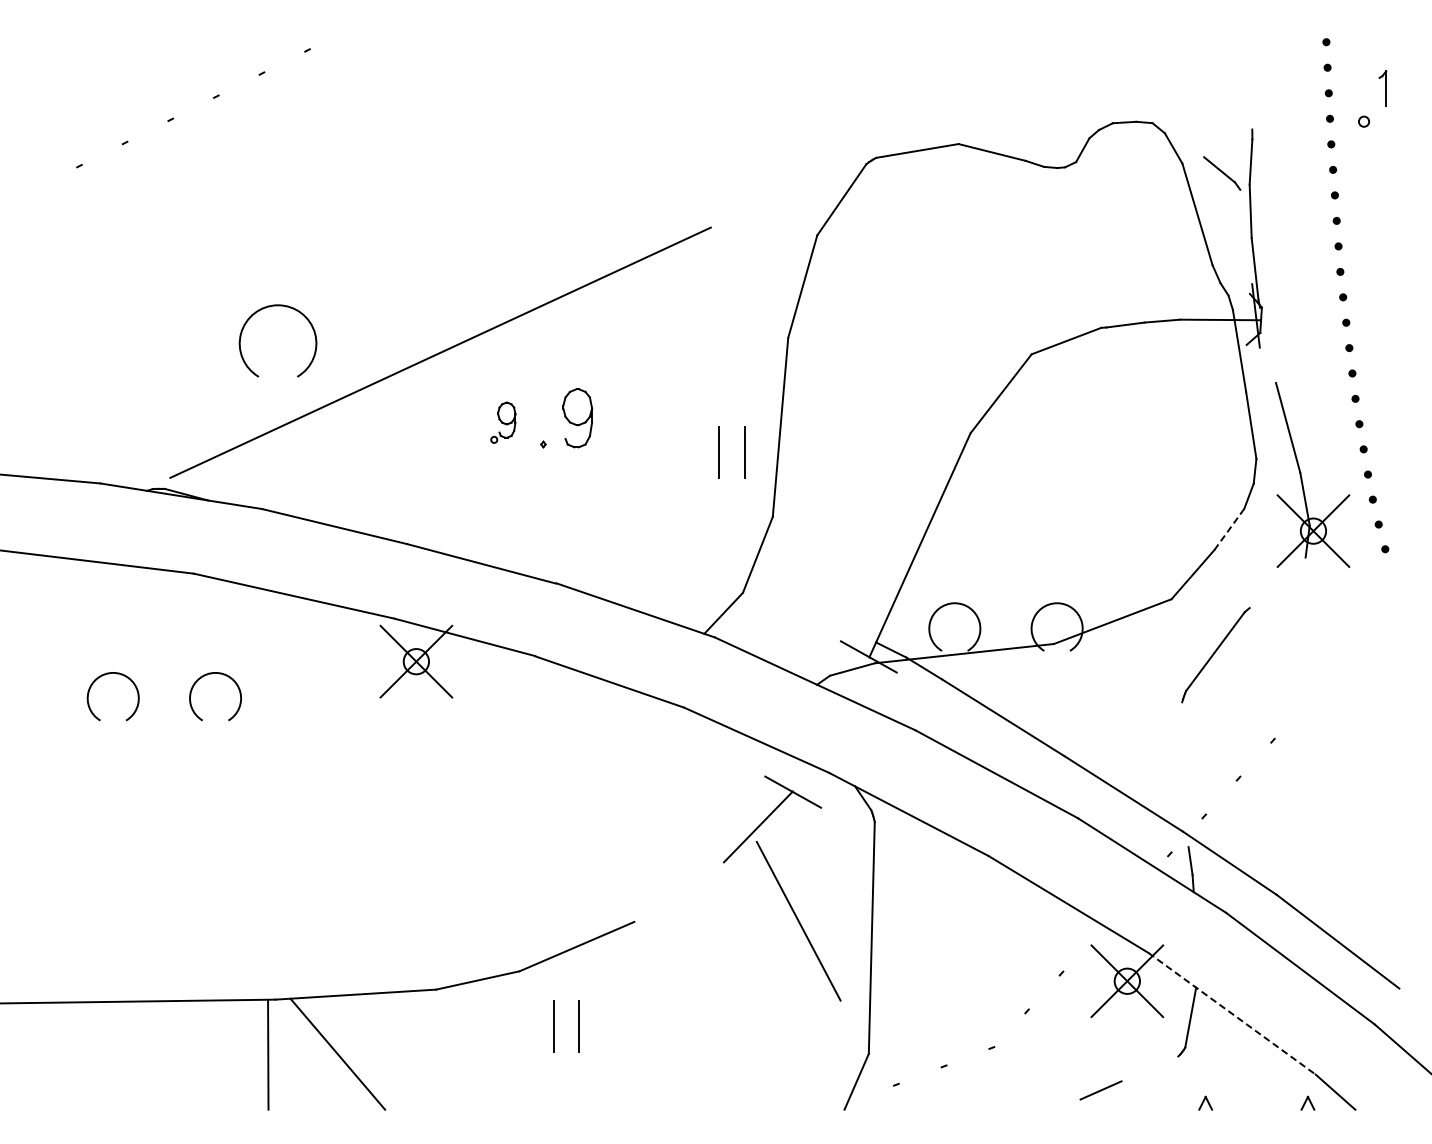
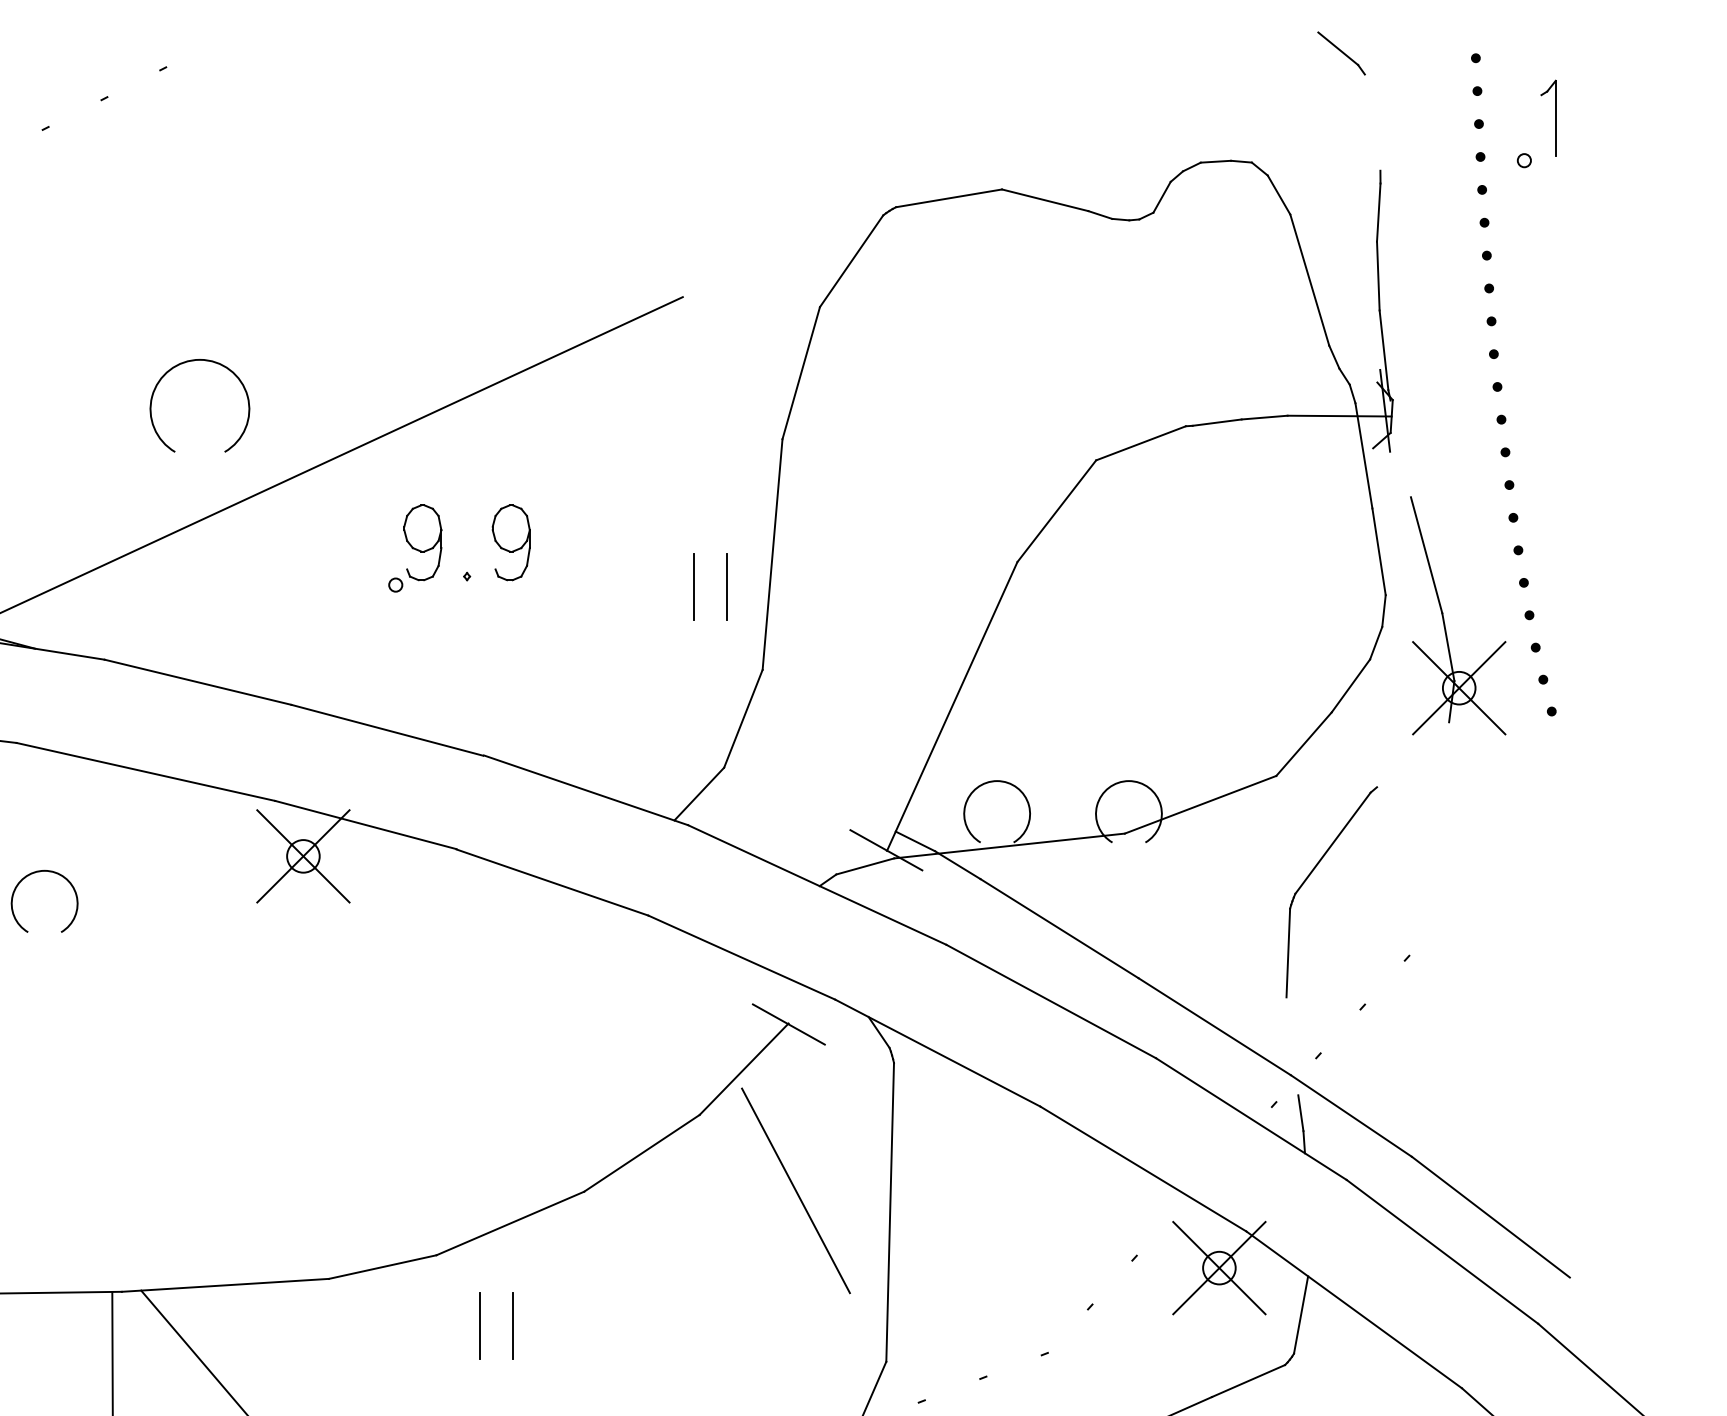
part: (1382, 88) -> (1548, 117), size x1.67
part: (1222, 173) -> (1342, 53), moved
arc: (266, 308) -> (185, 363), moved
part: (503, 422) -> (415, 548), size x1.67
line: (1229, 529) -> (1351, 686), dashed -> solid
line: (1180, 736) -> (1287, 952), added
line: (678, 891) -> (641, 1152), added
line: (1232, 1013) -> (1354, 1309), dashed -> solid
line: (1149, 1068) -> (1247, 1380), added

